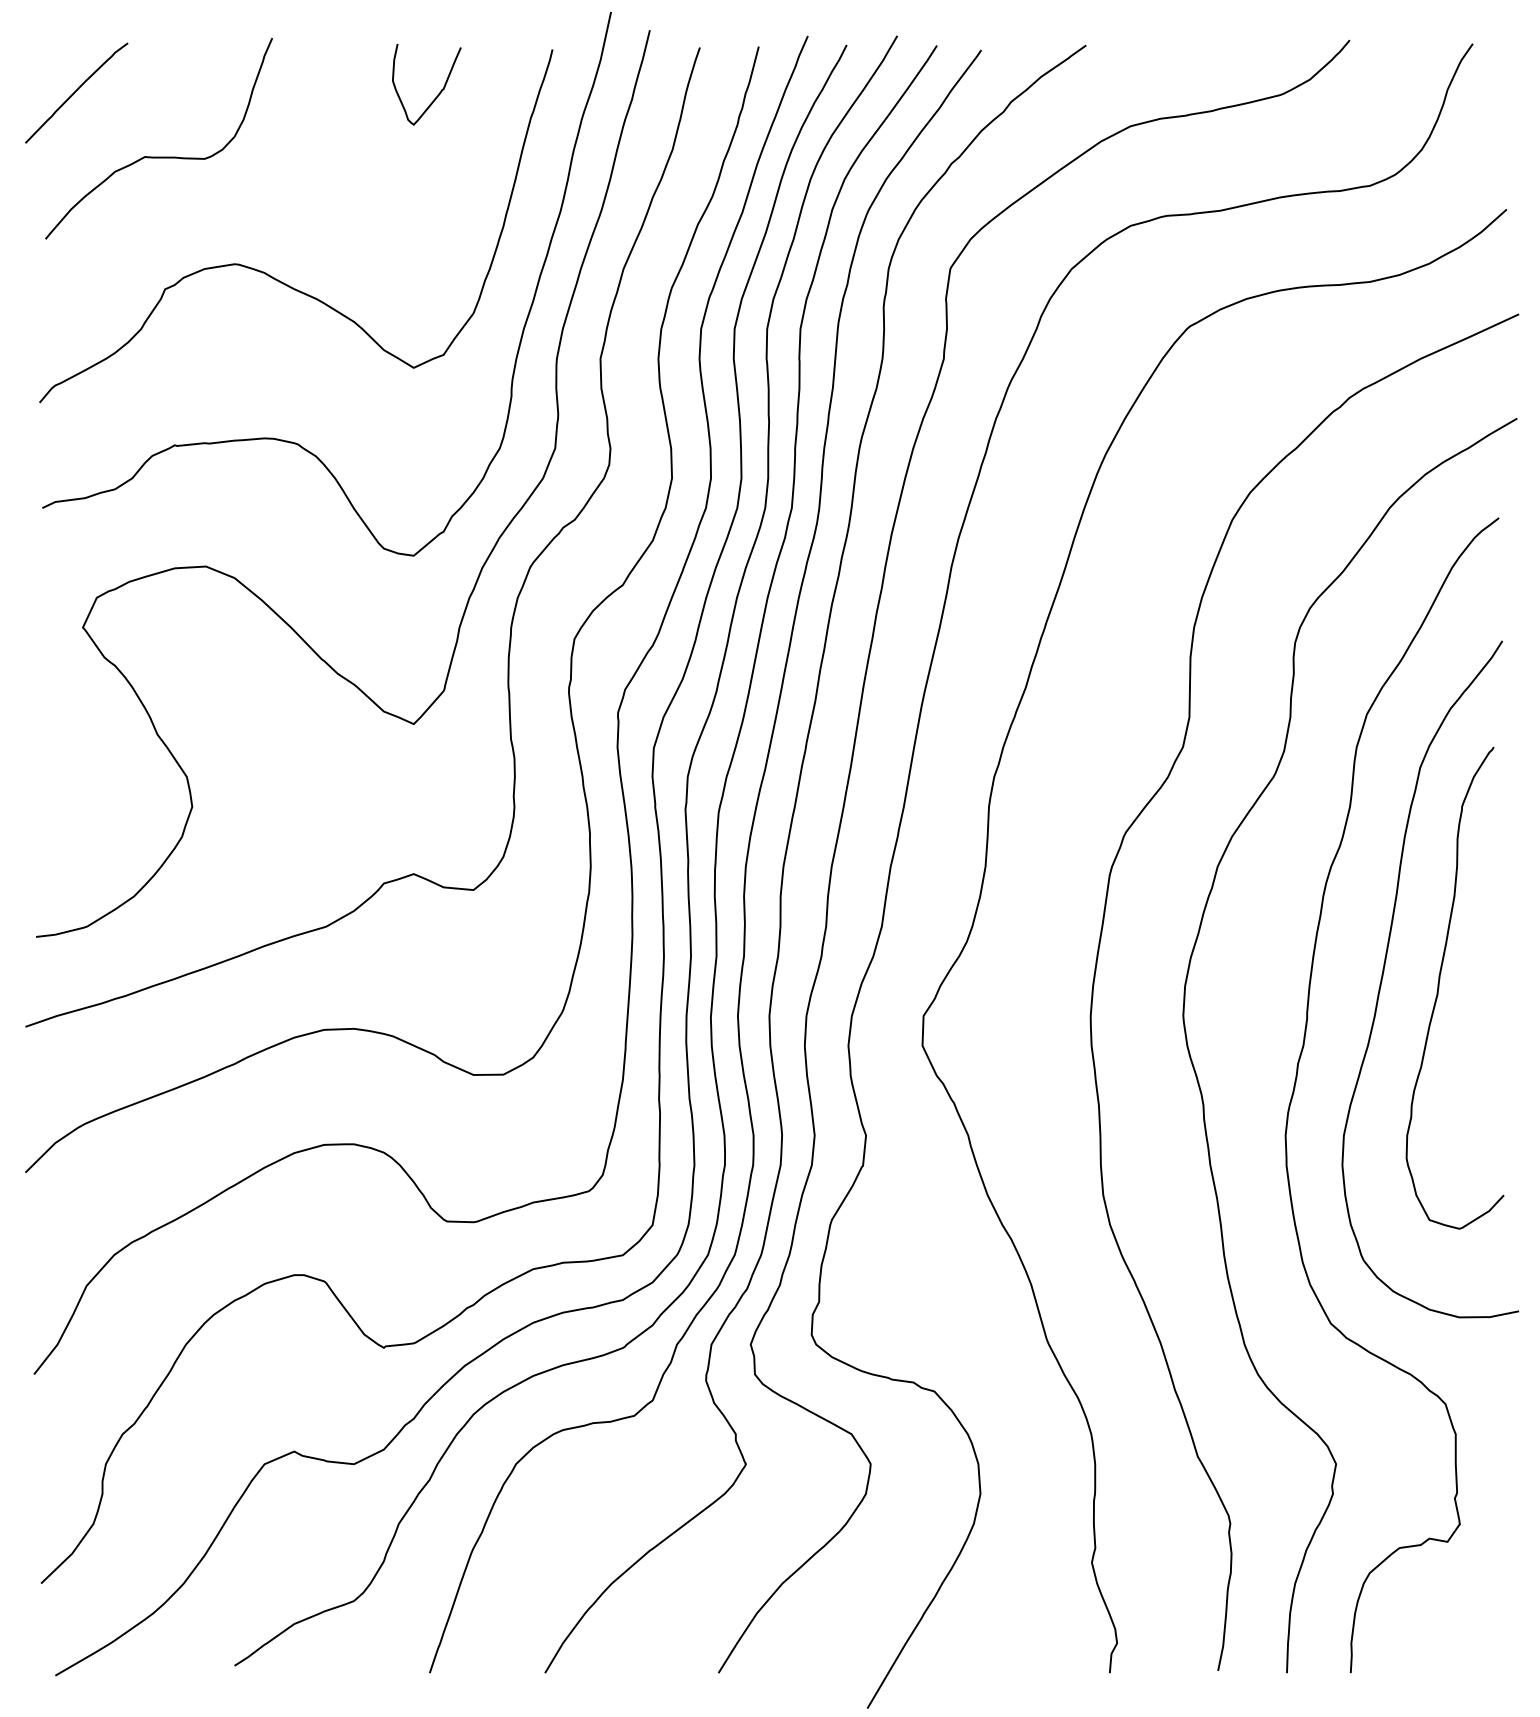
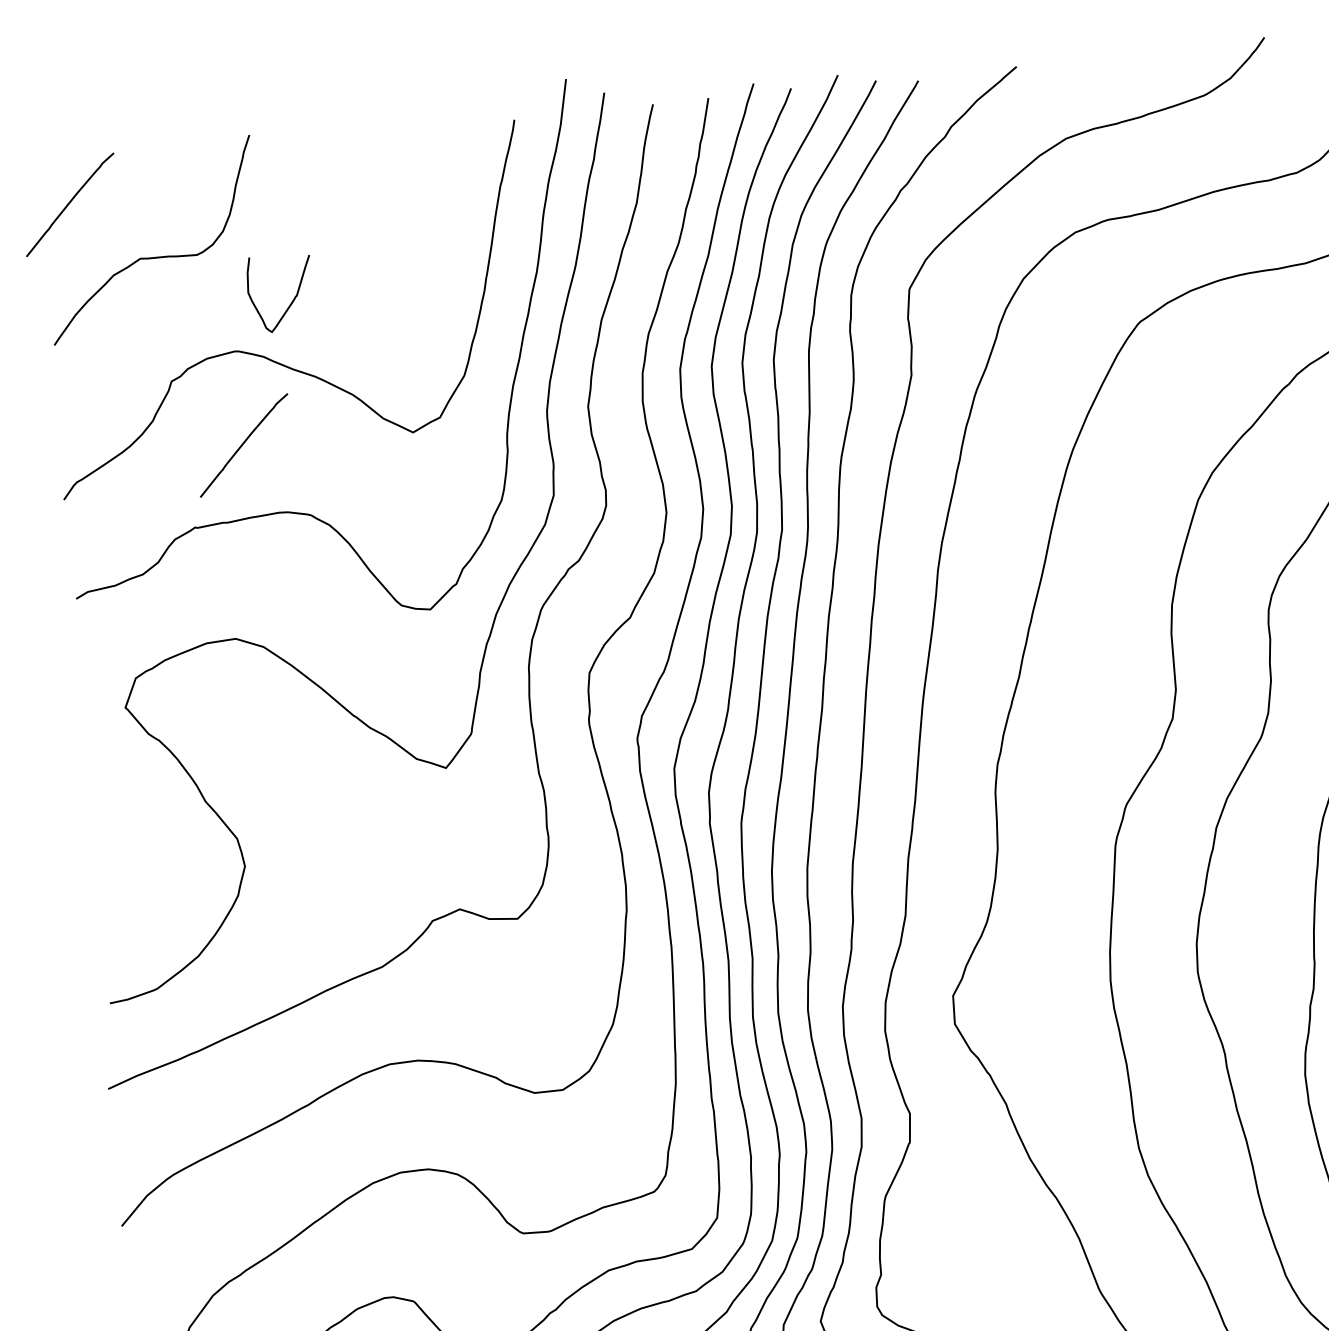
curve: (437, 94) -> (291, 301), moved
curve: (234, 362) -> (243, 444), added

